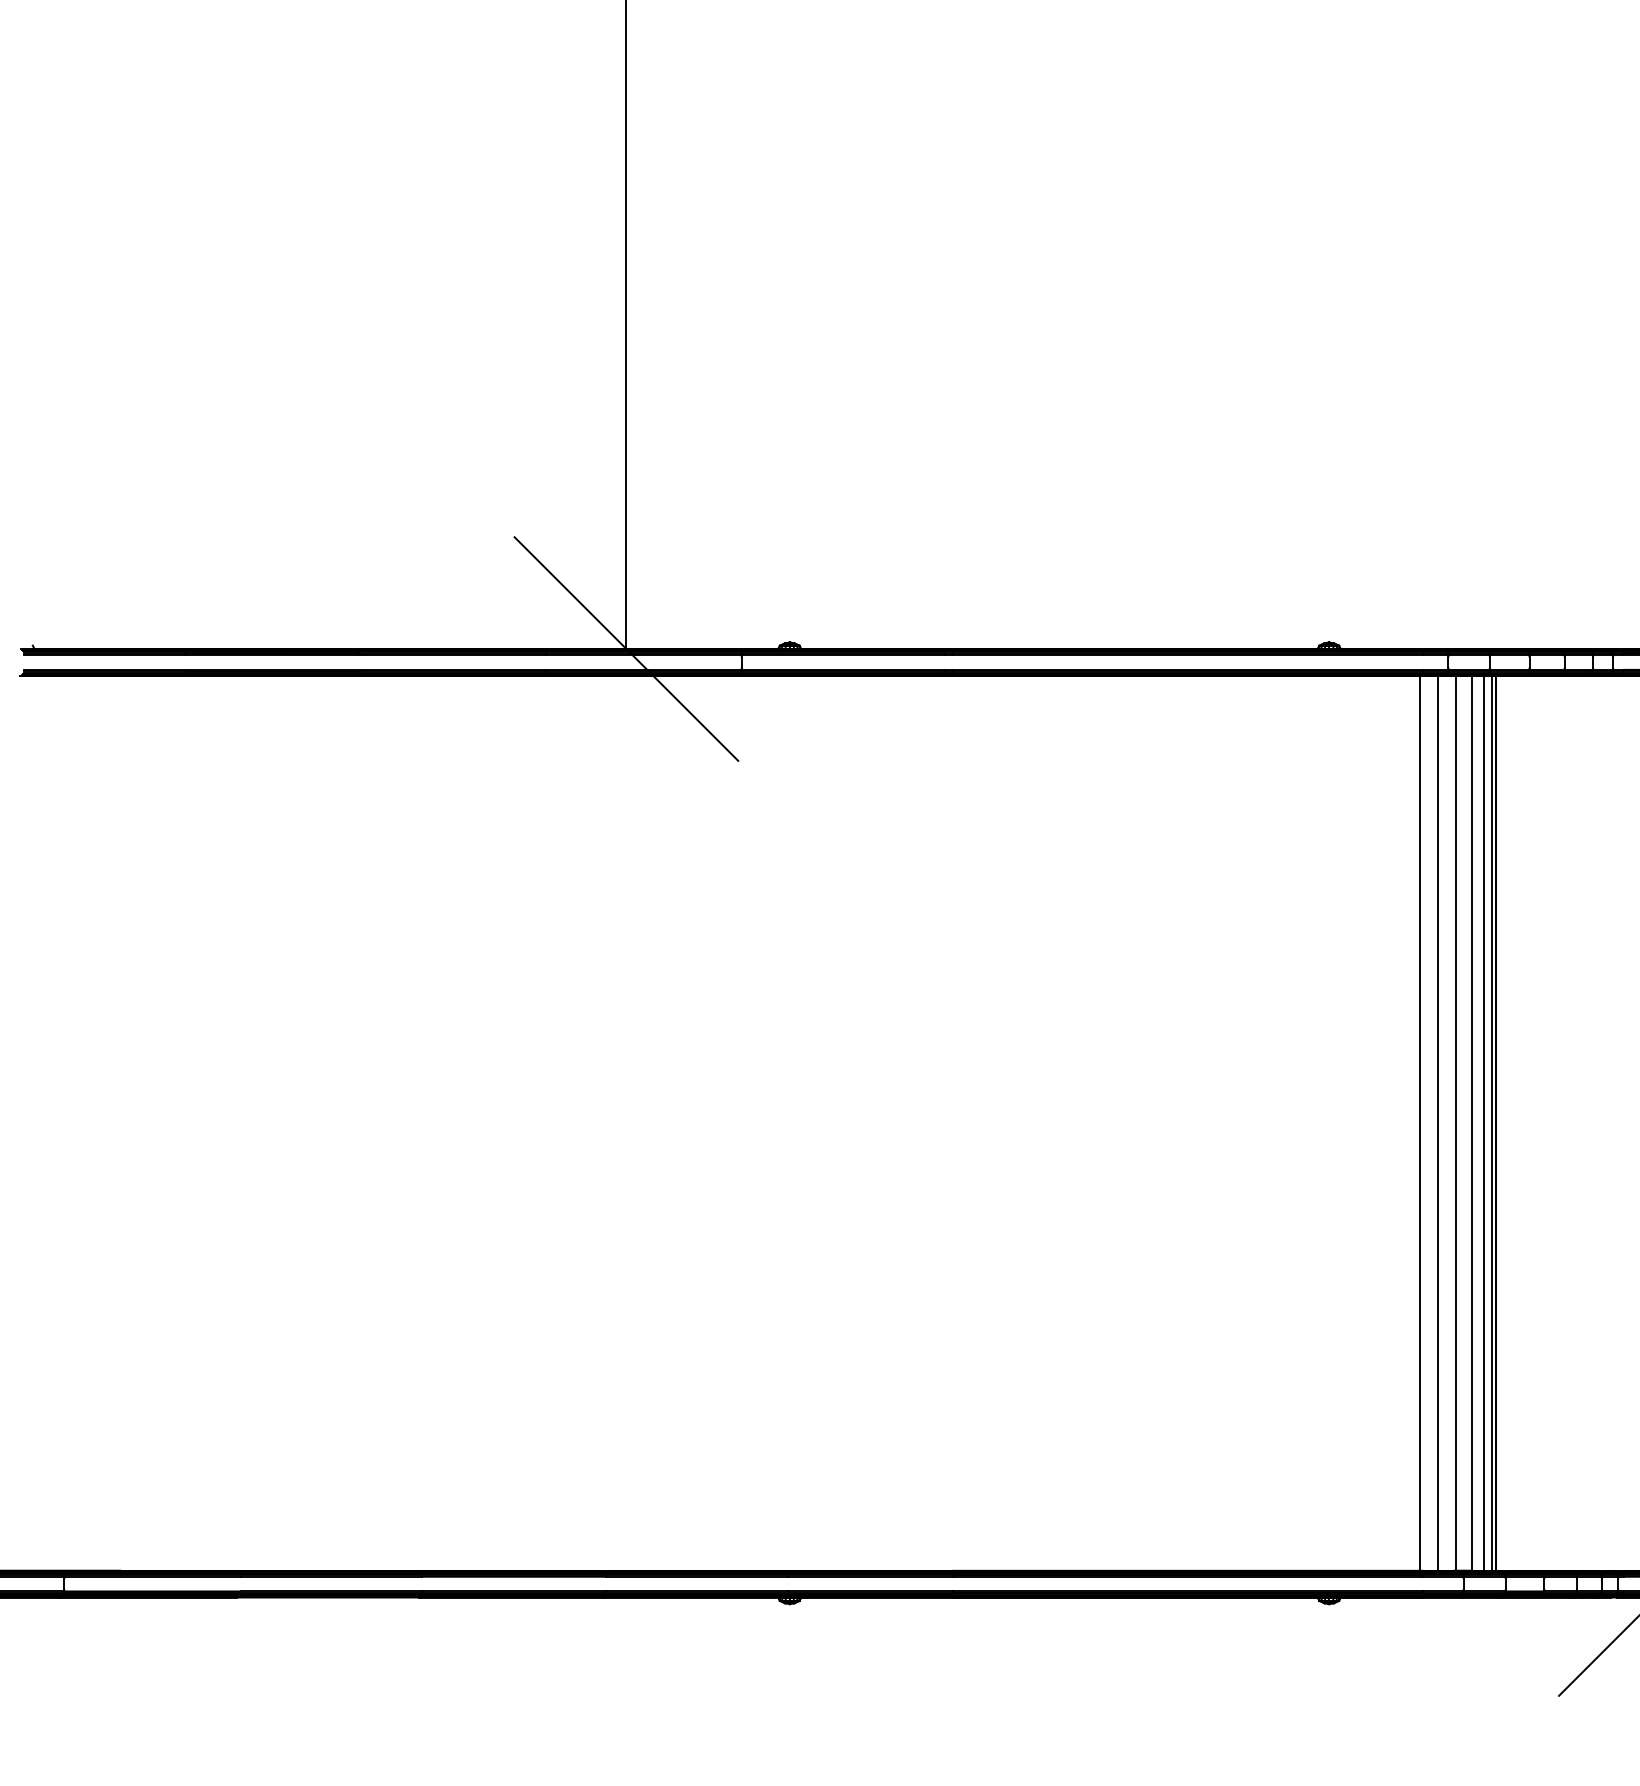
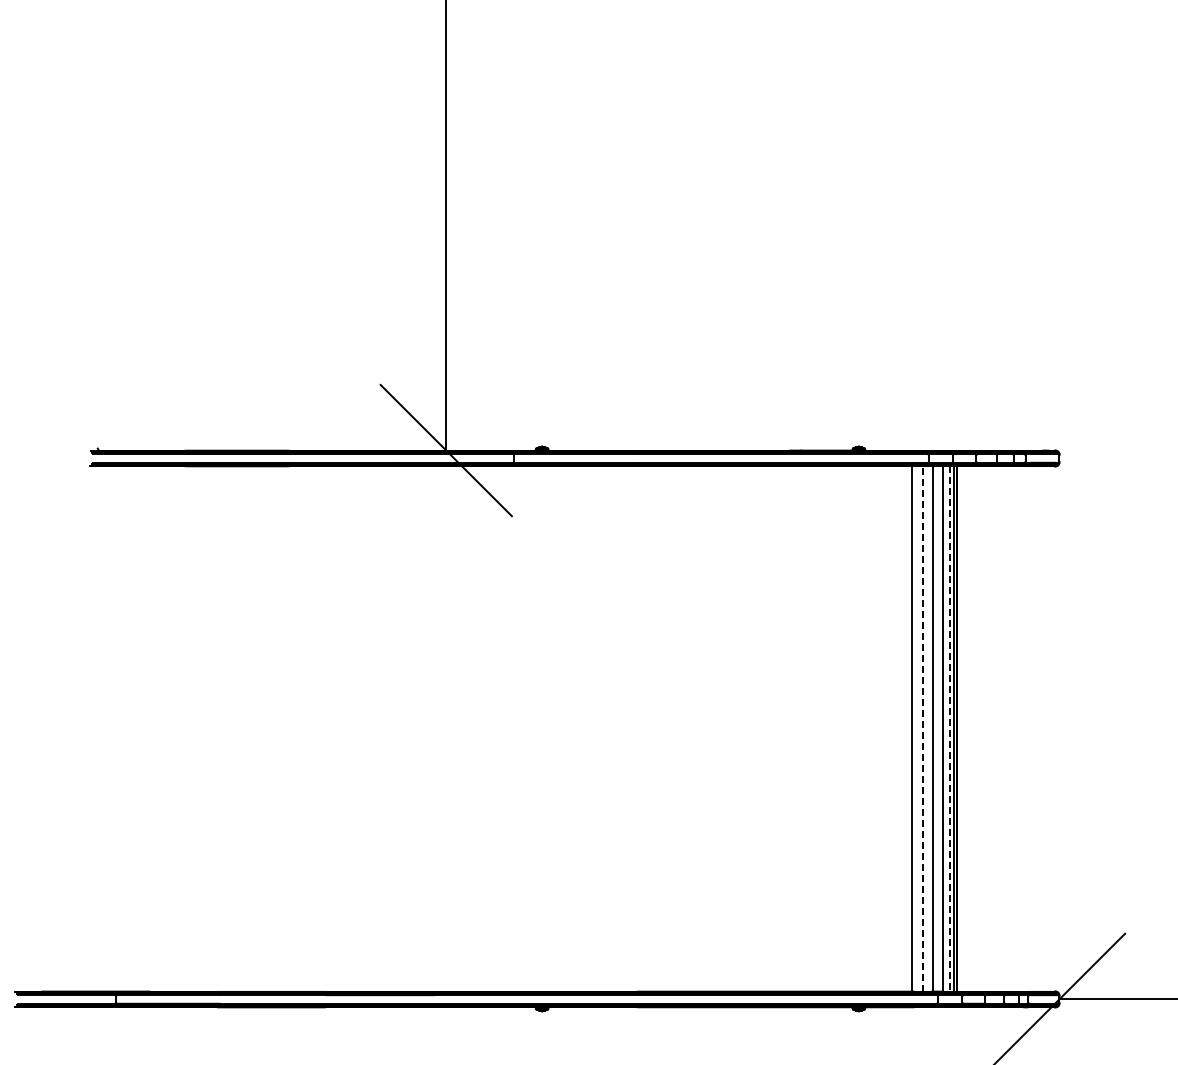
line: (1437, 1122) -> (922, 728), solid -> dashed
line: (1483, 1122) -> (949, 728), solid -> dashed

